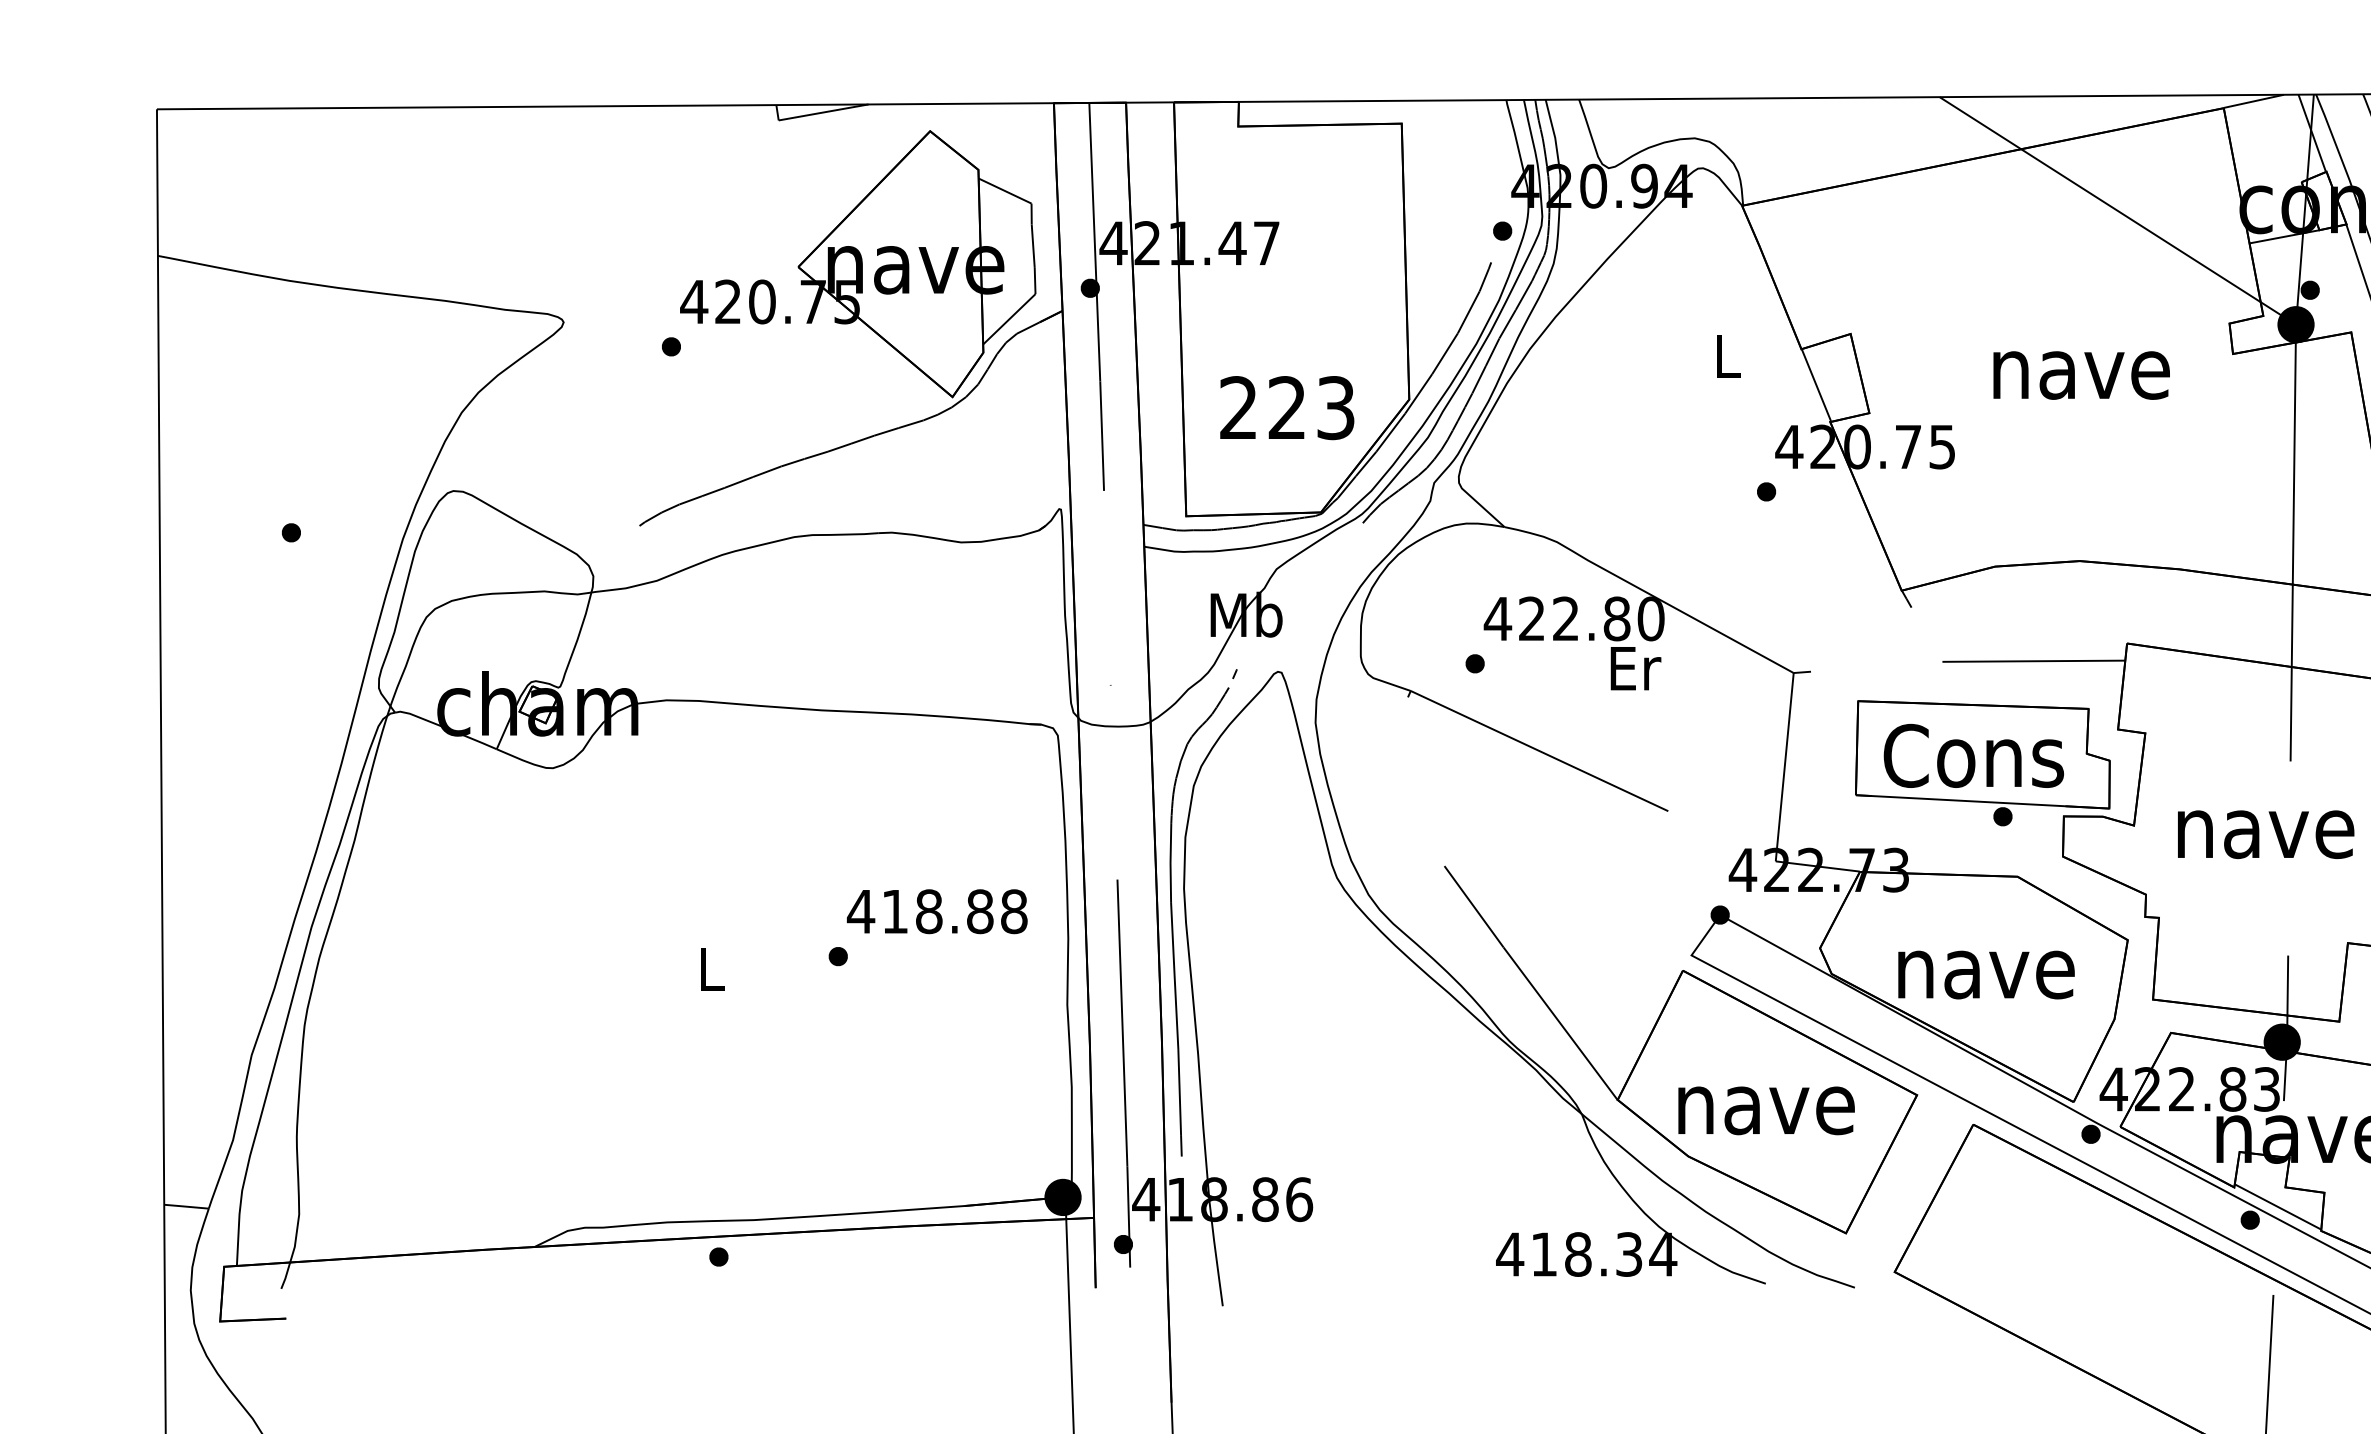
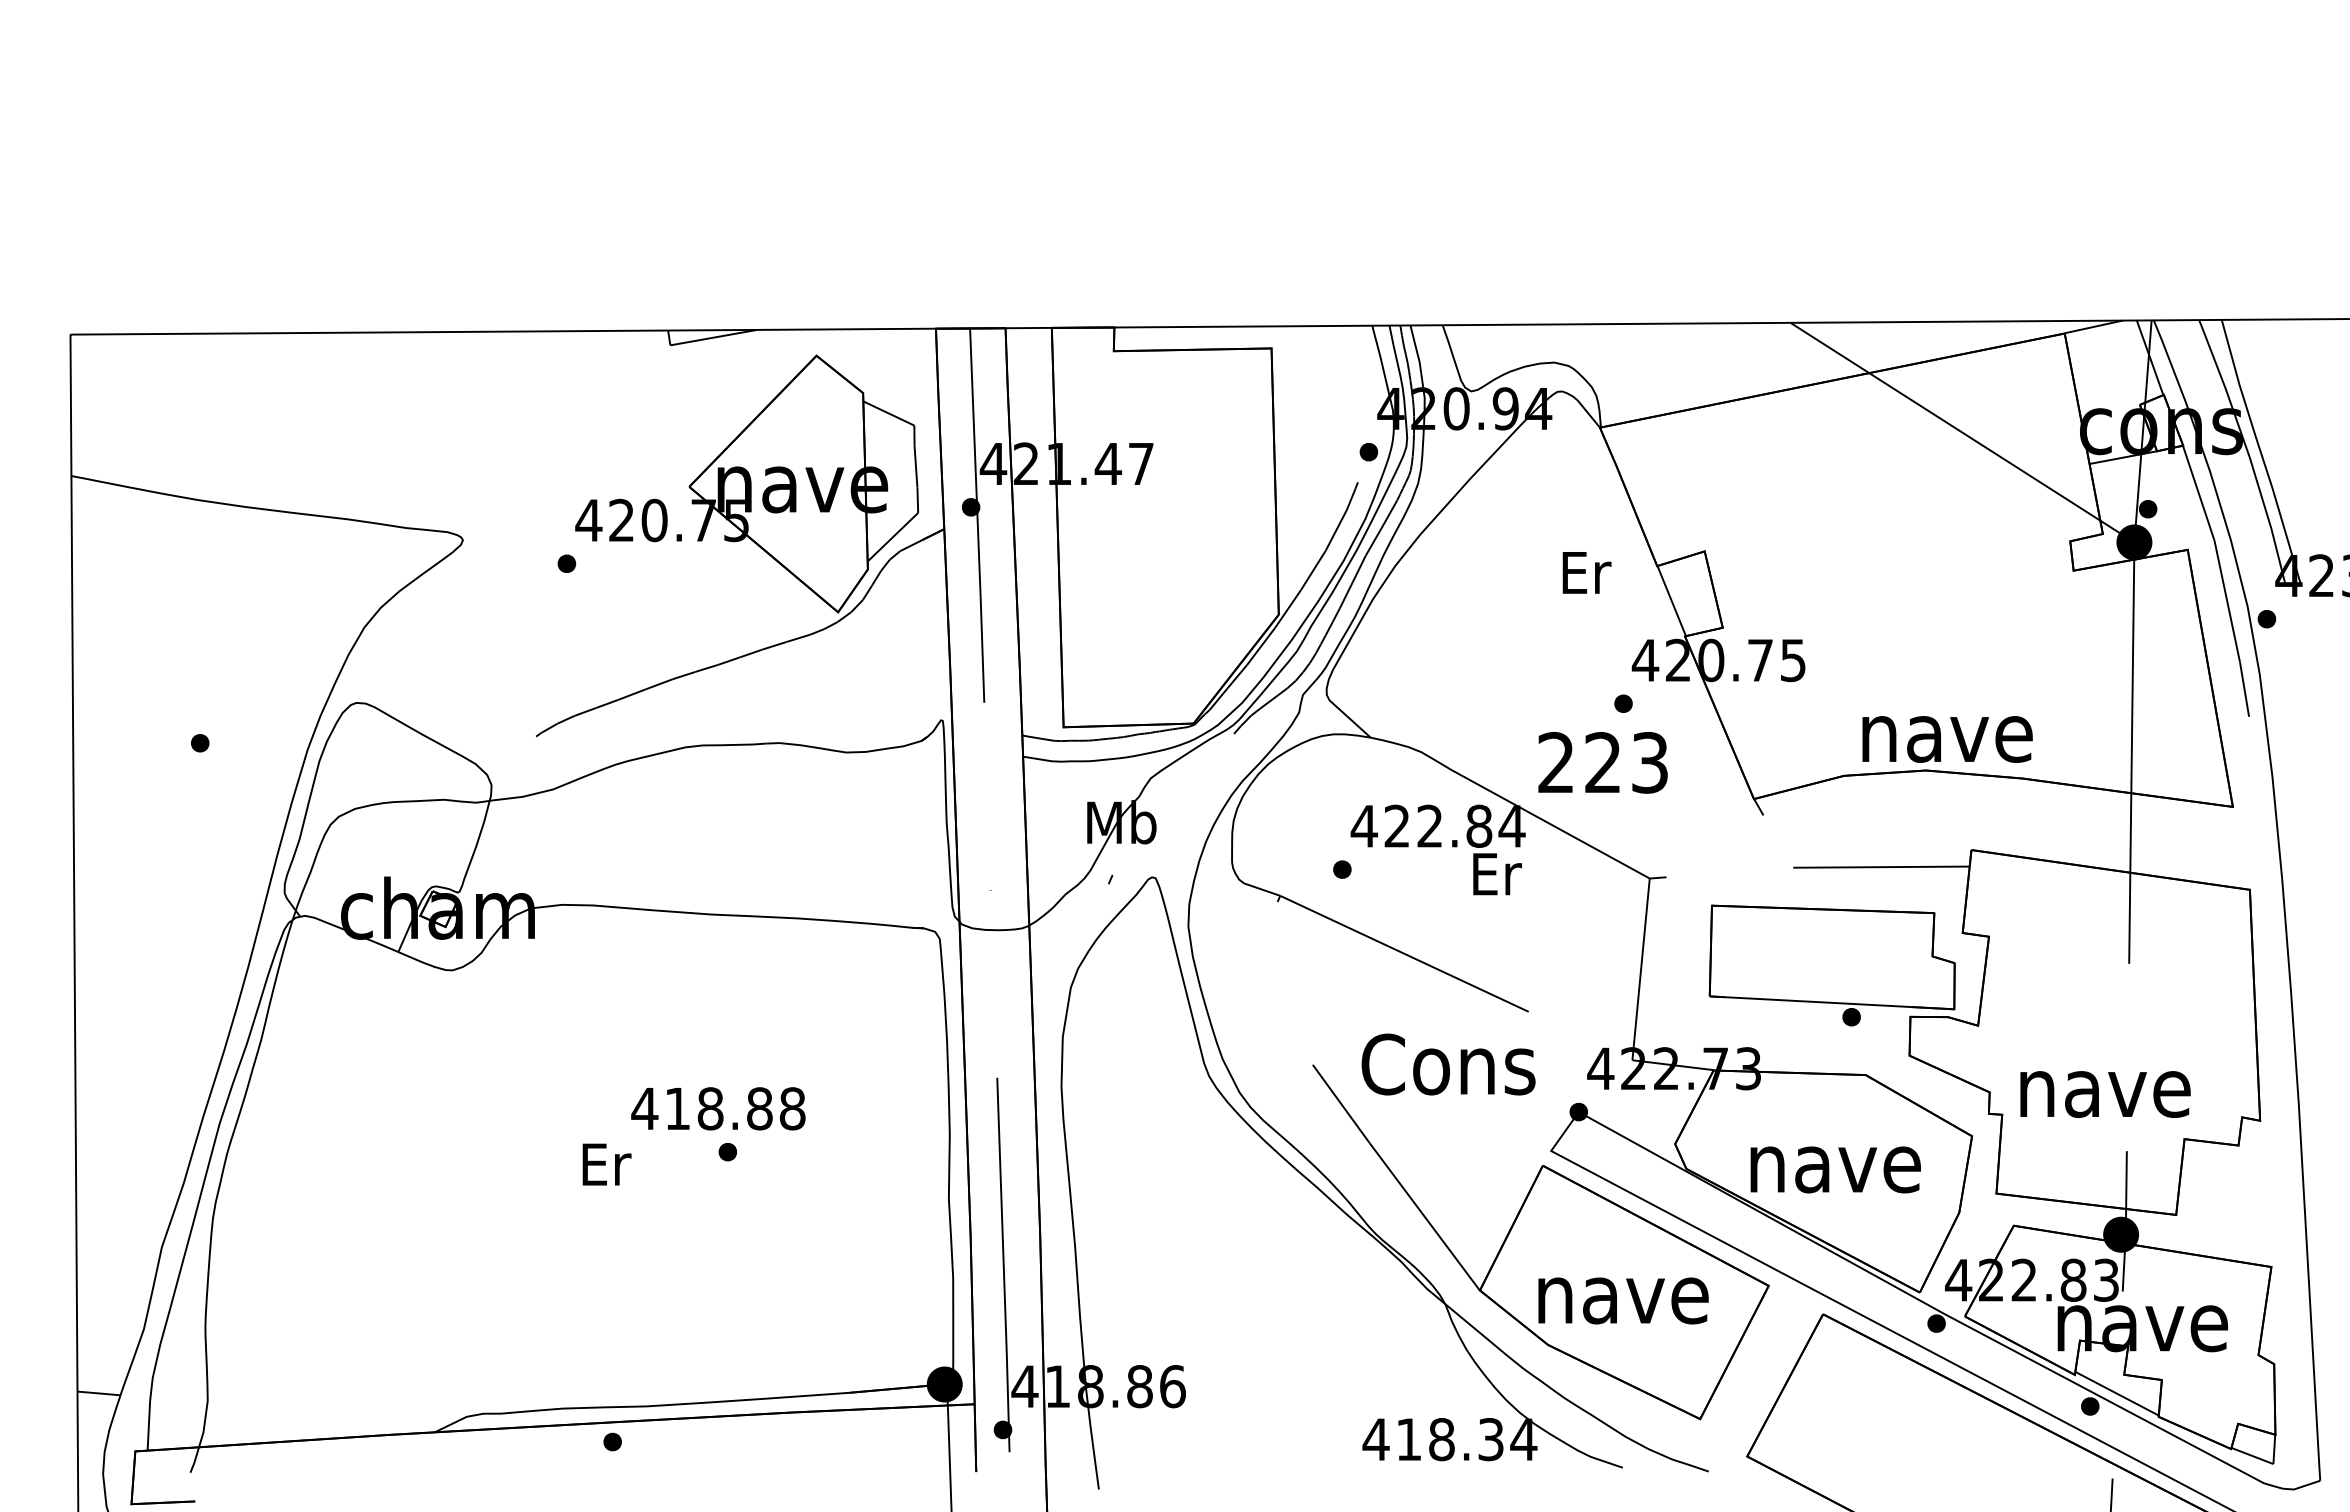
text: (1728, 355) -> (1586, 572), L -> Er
text: (2081, 375) -> (1947, 739), moved
text: (1286, 407) -> (1602, 762), moved
text: (1650, 618) -> (1511, 825), 422.80 -> 422.84
text: (1973, 755) -> (1448, 1064), moved
text: (2266, 834) -> (2105, 1094), moved
text: (937, 911) -> (718, 1108), moved
curve: (1173, 927) -> (1051, 1124), removed
text: (712, 969) -> (606, 1164), L -> Er

